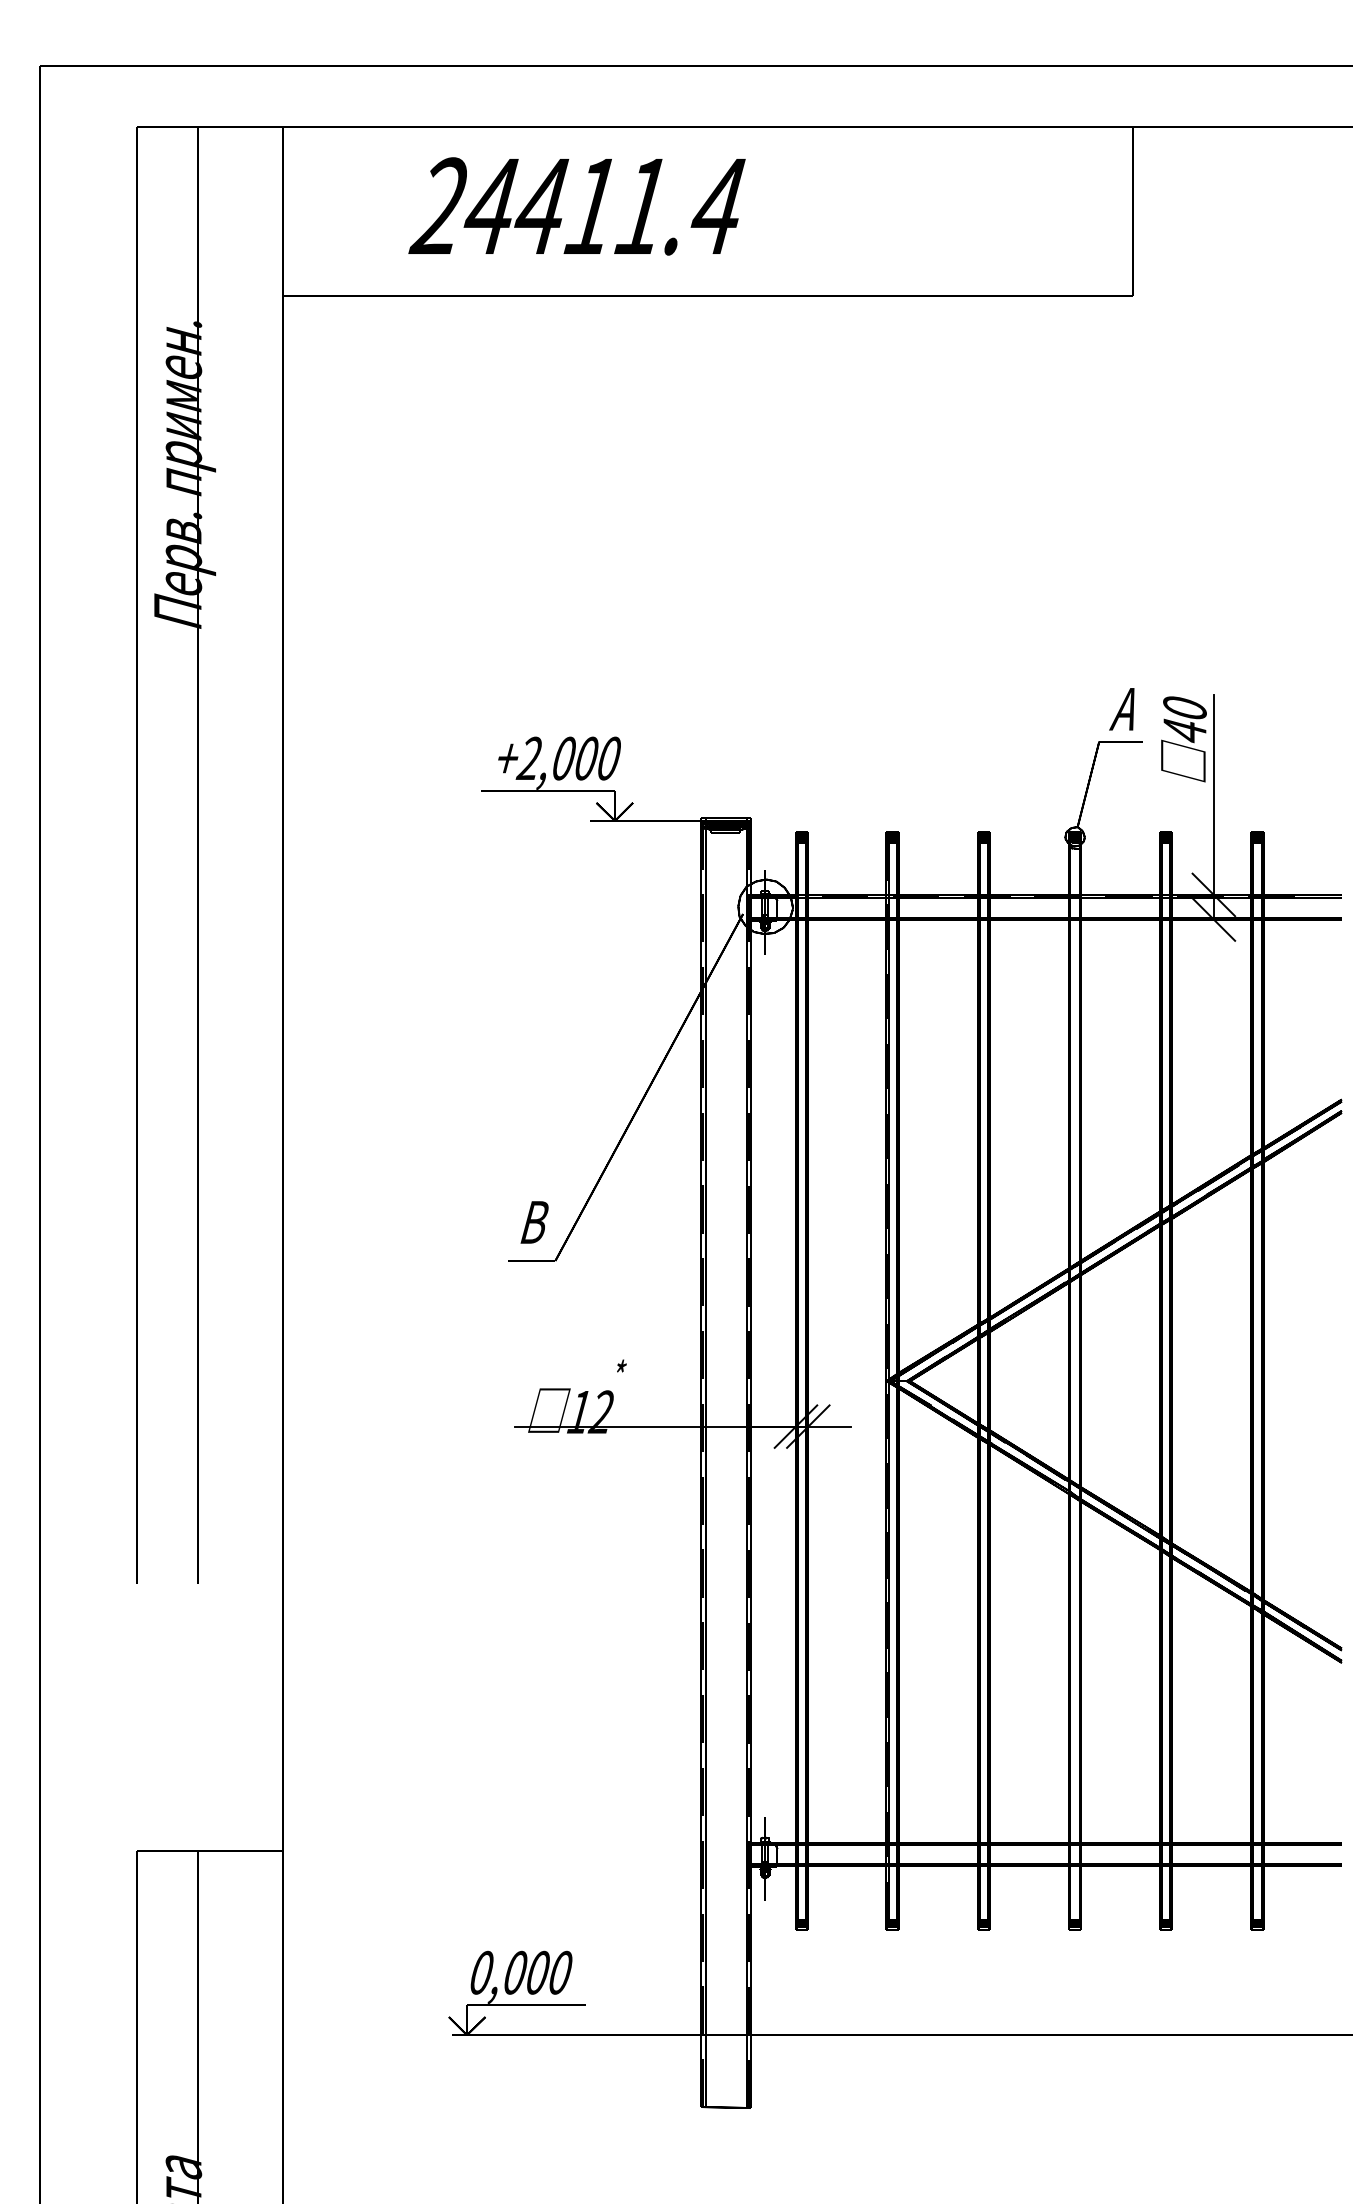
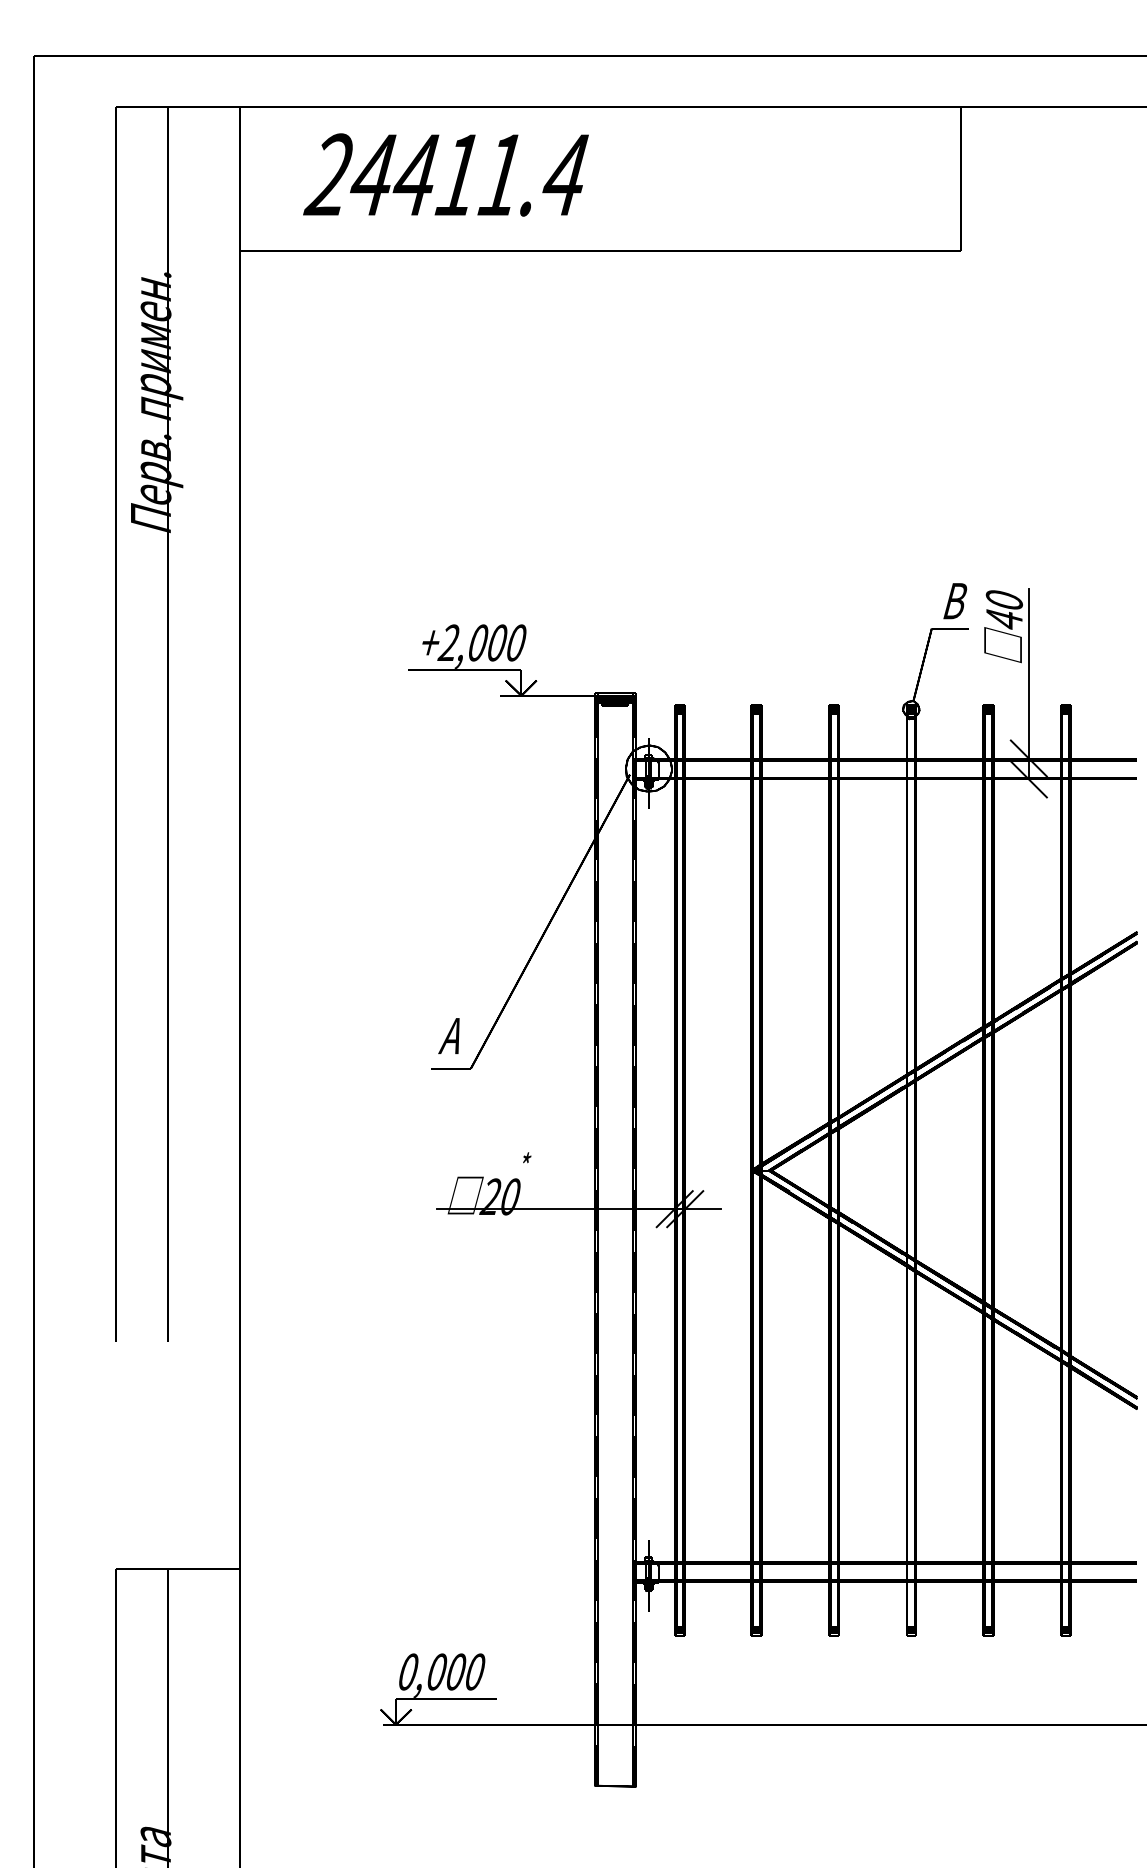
text: (576, 206) -> (445, 175), moved
text: (1124, 709) -> (953, 601), А -> В
text: (532, 1222) -> (451, 1036), В -> А
text: (589, 1412) -> (499, 1197), 12 -> 20

